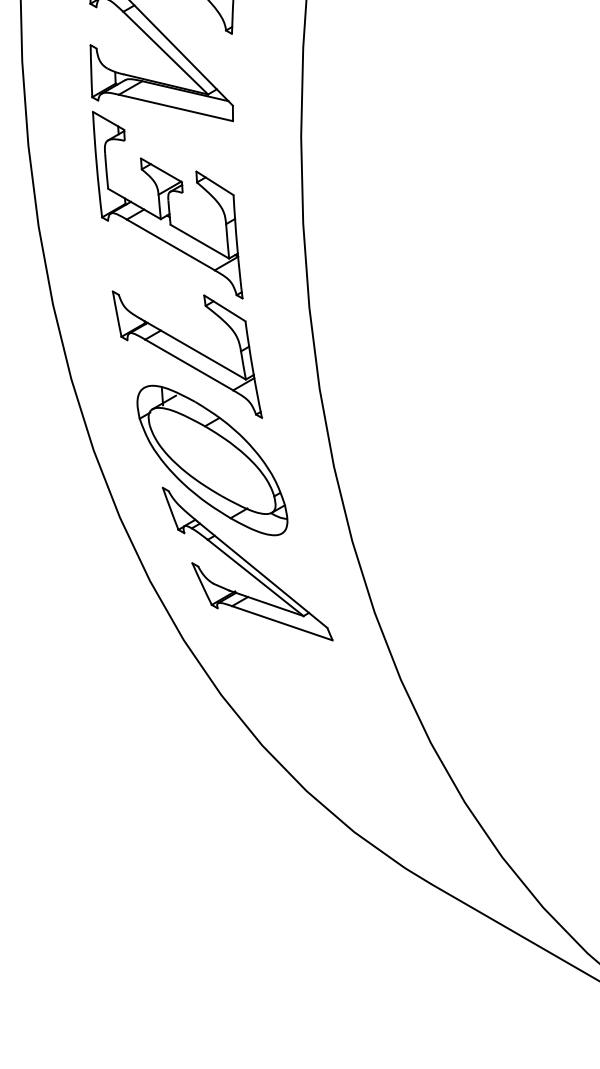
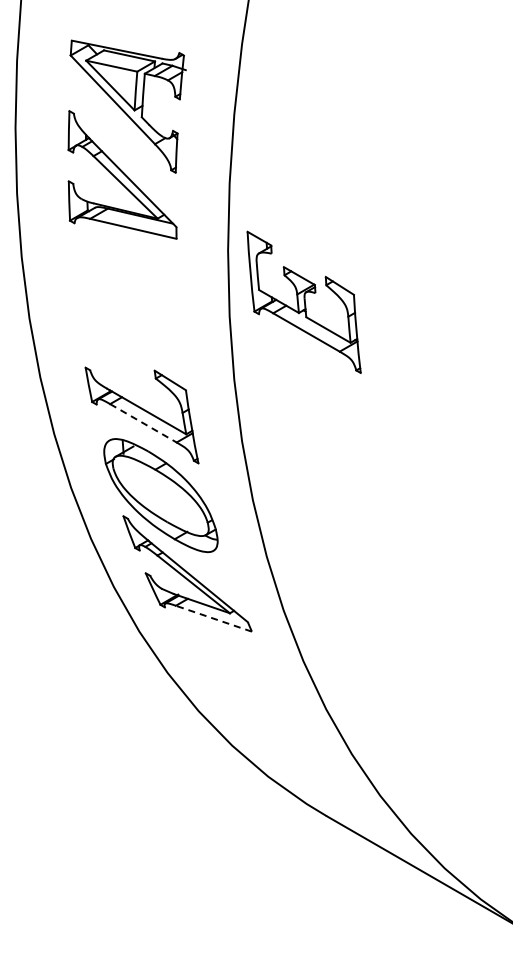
part: (166, 203) -> (303, 301), moved
line: (189, 365) -> (143, 423), solid -> dashed
line: (281, 622) -> (213, 618), solid -> dashed

